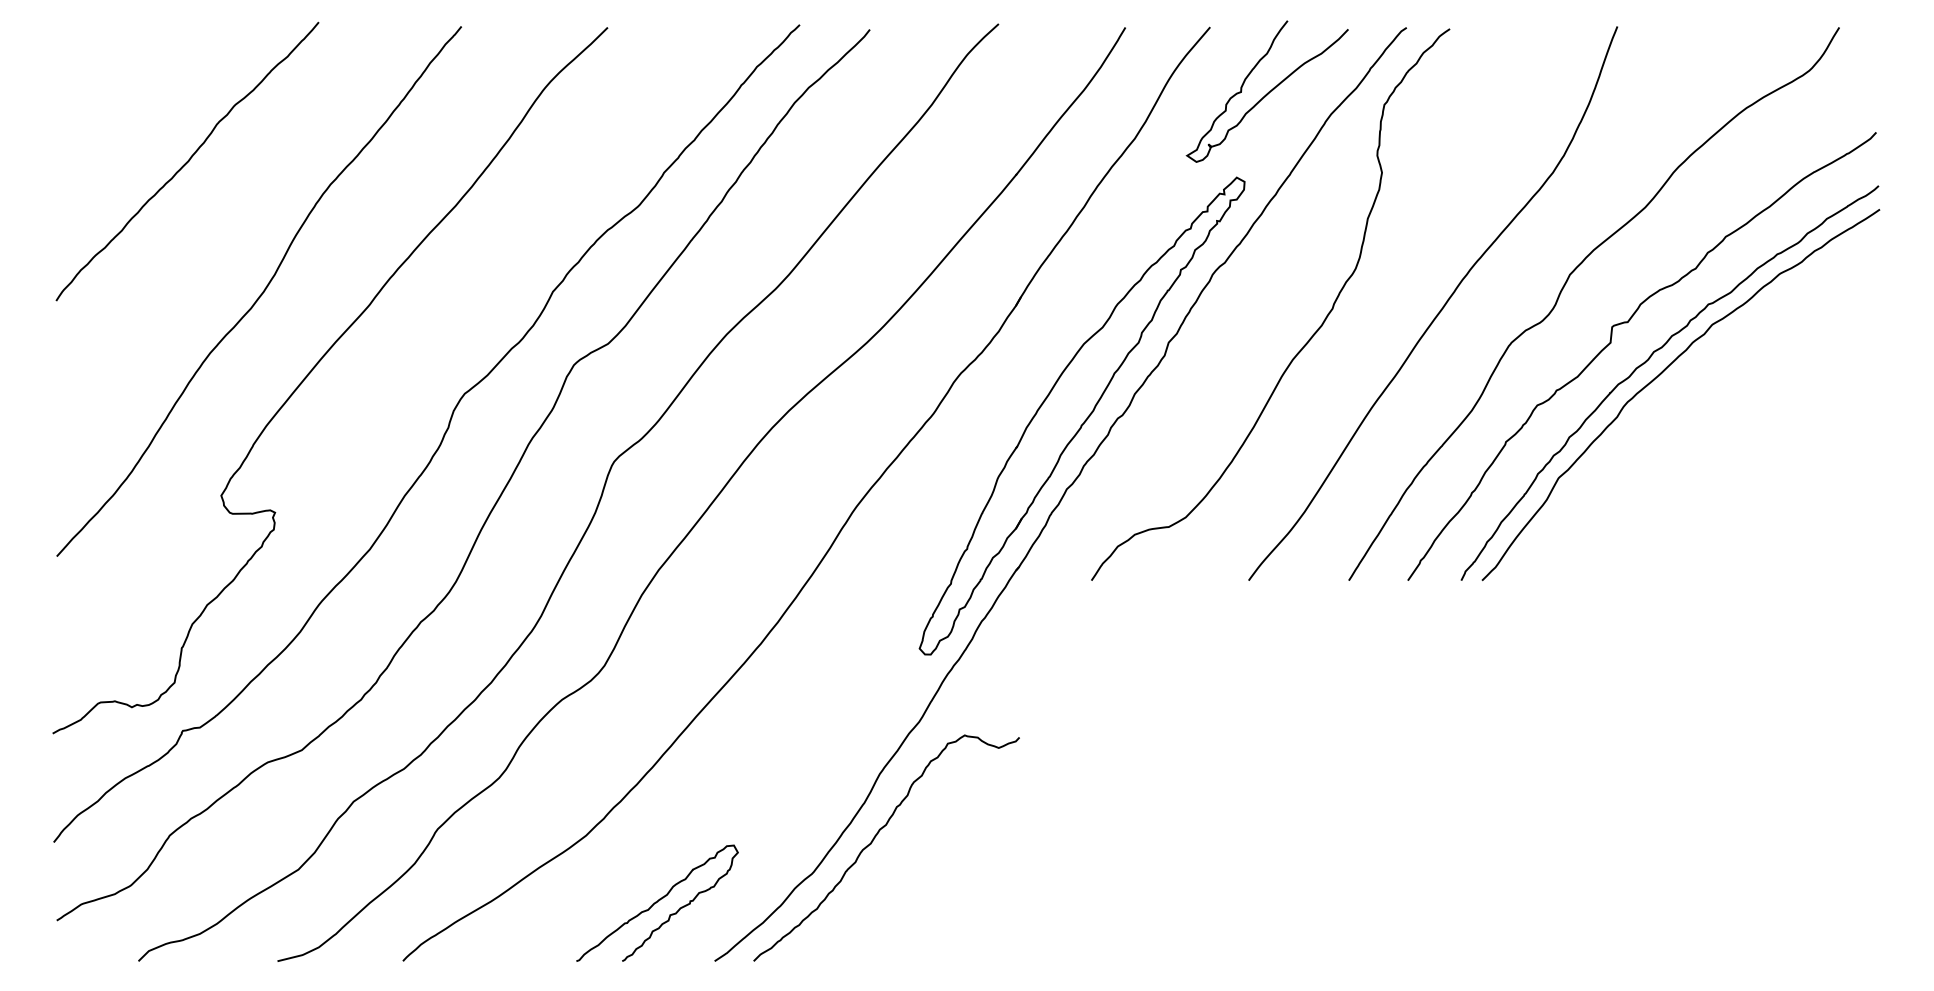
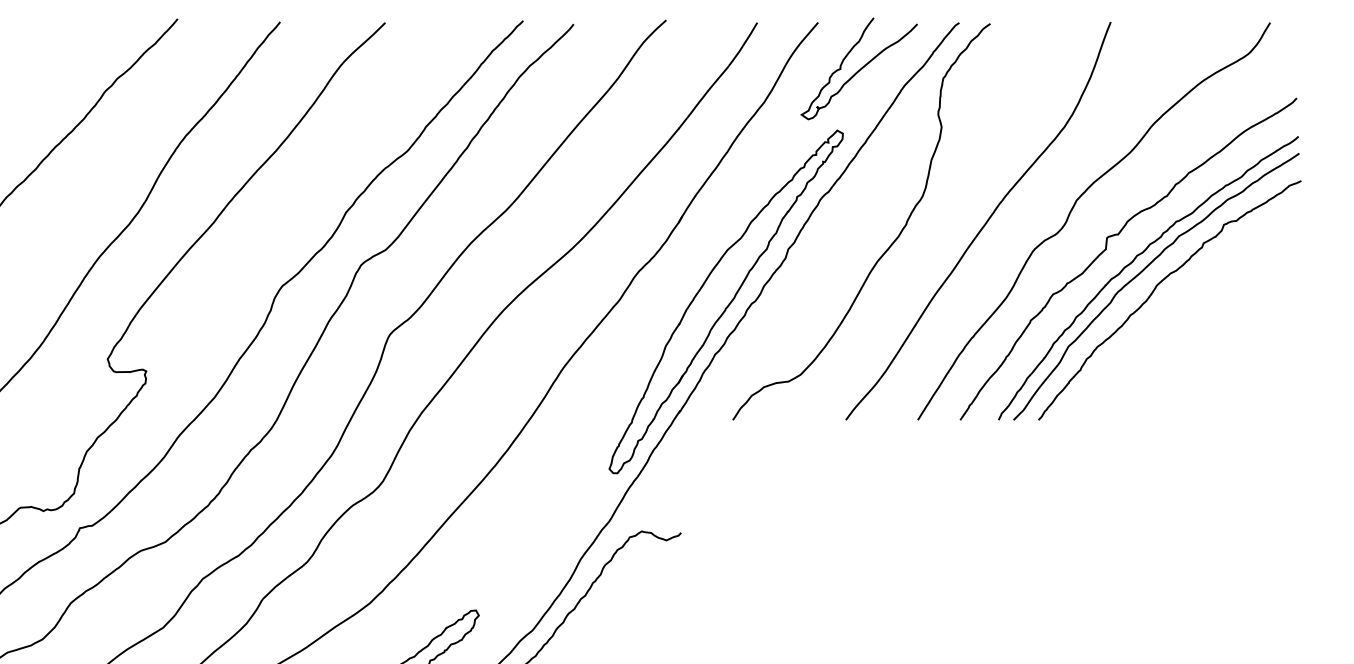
curve: (1678, 400) -> (1154, 290), added

